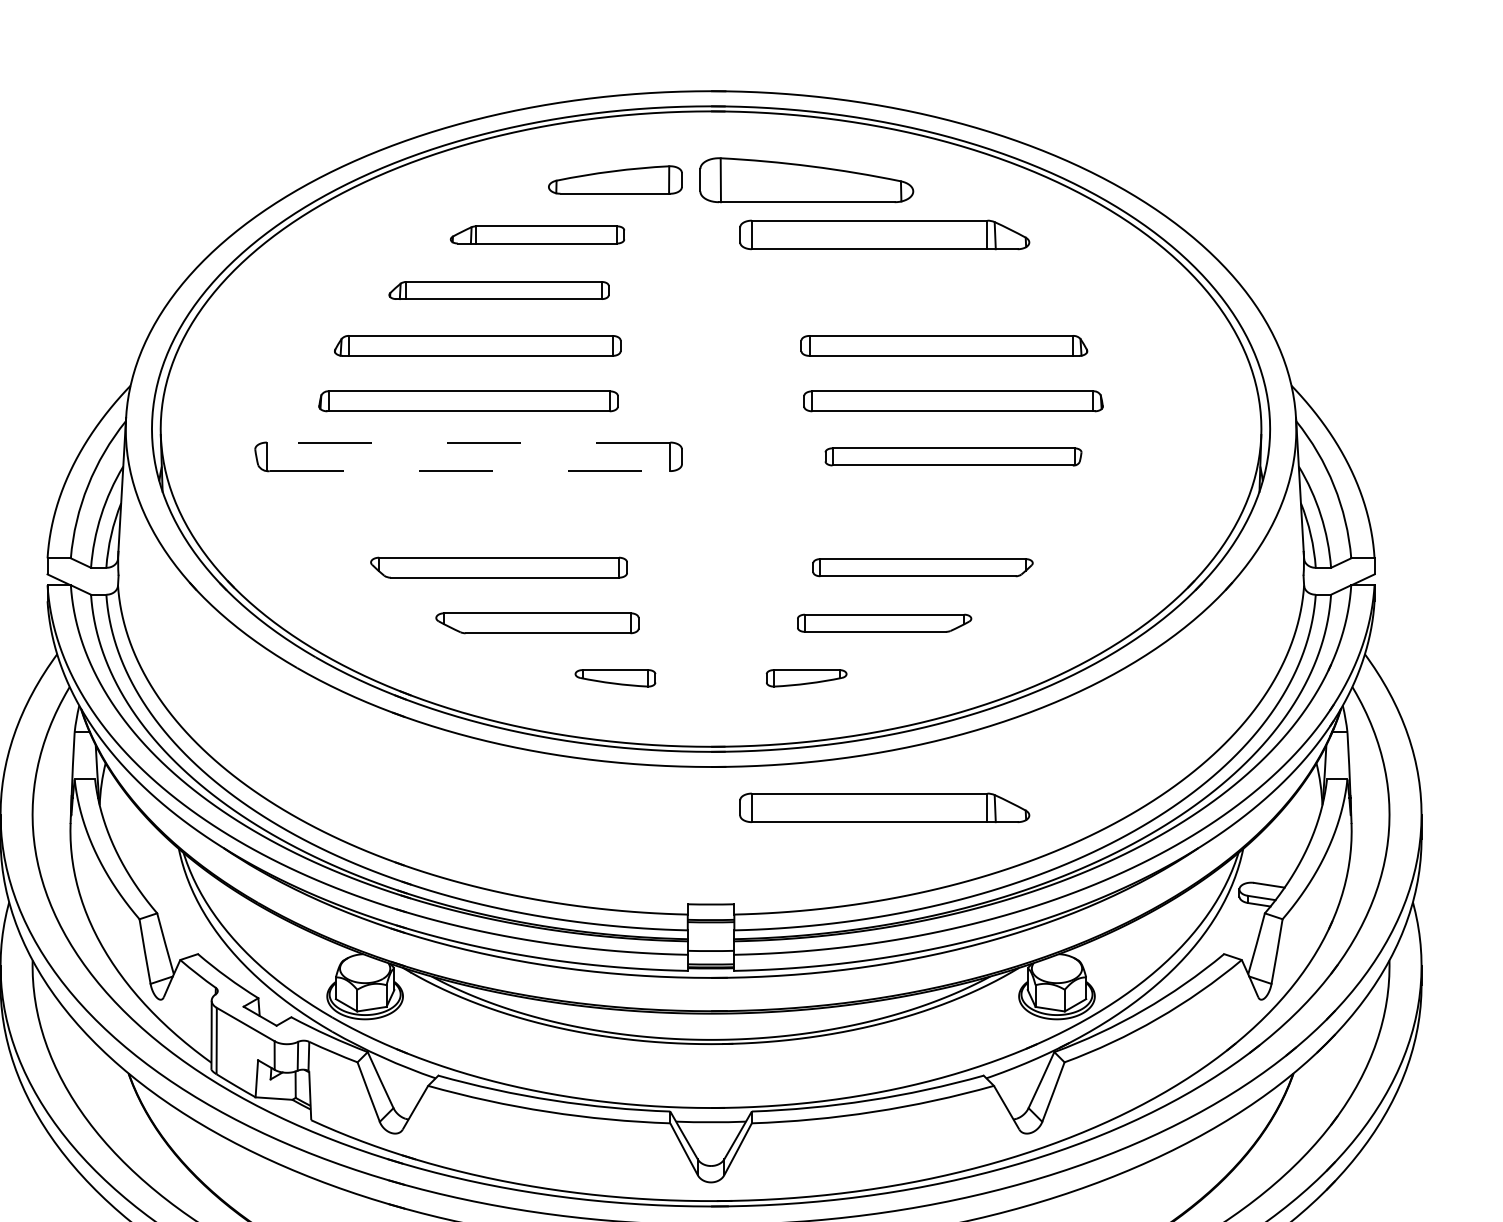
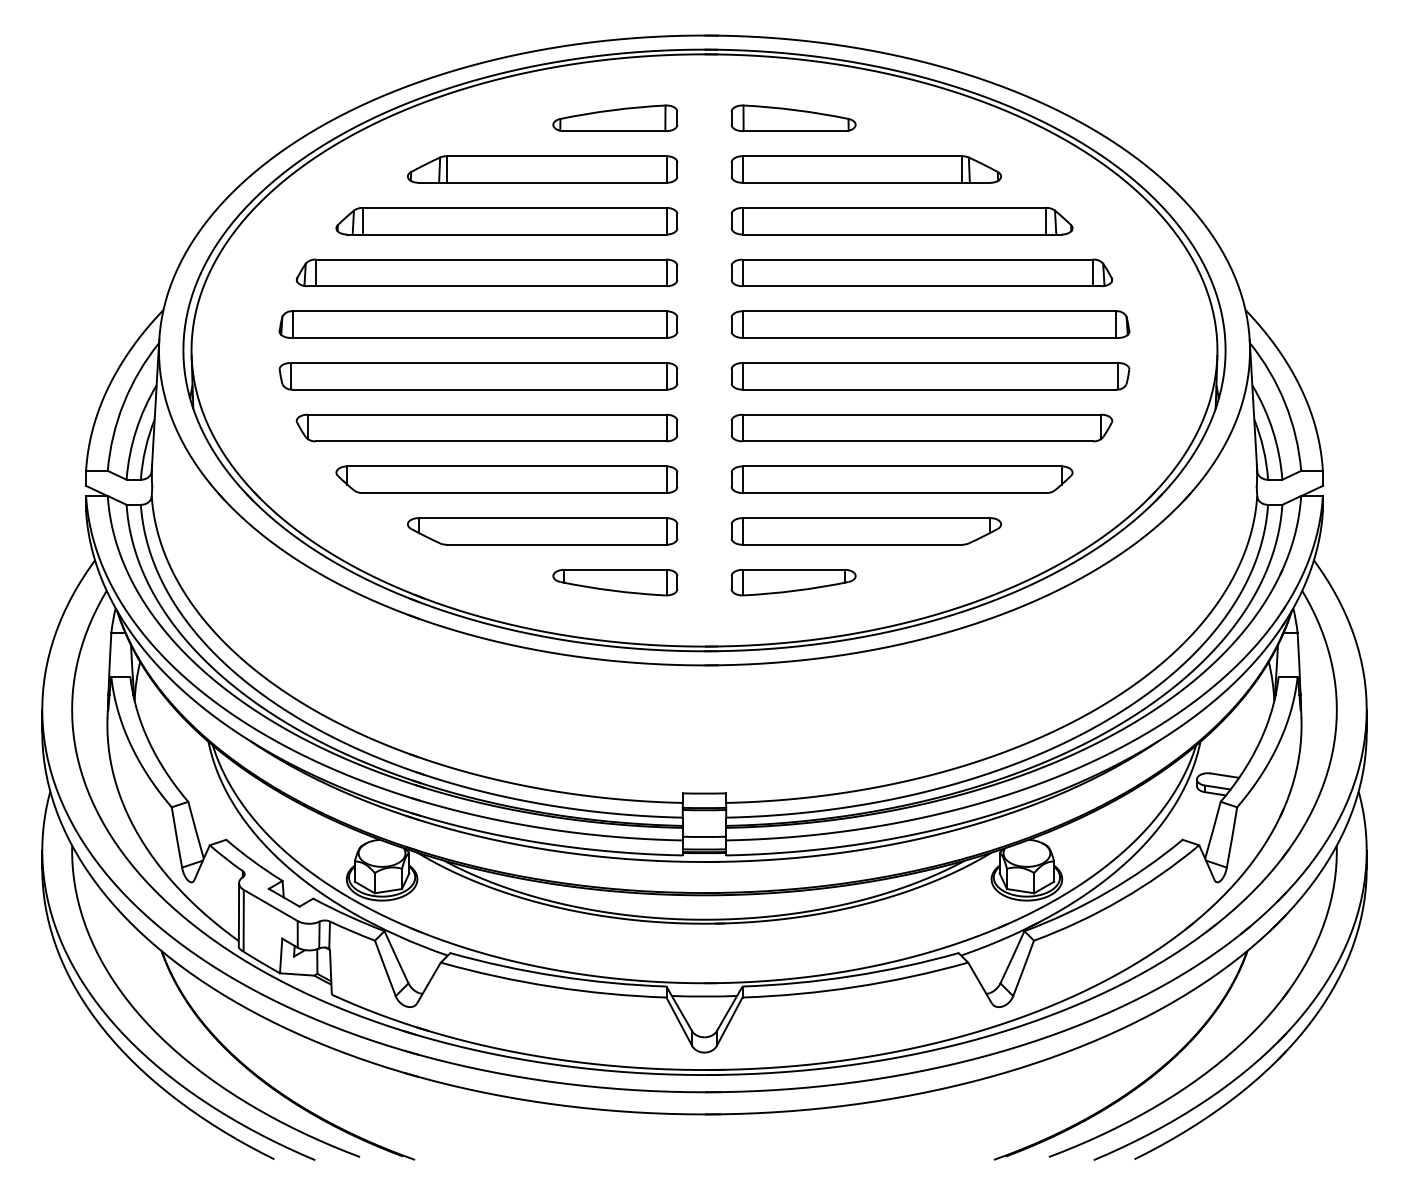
part: (806, 179) -> (793, 117), size x0.62
part: (537, 234) -> (542, 169), size x1.67
part: (498, 290) -> (506, 221), size x1.67
part: (922, 290) -> (901, 221), added
part: (477, 345) -> (486, 272), size x1.43
part: (943, 345) -> (921, 272), size x1.43
part: (468, 401) -> (478, 324), size x1.43
part: (953, 401) -> (930, 324), size x1.43
line: (468, 443) -> (478, 363), dashed -> solid
part: (953, 457) -> (930, 376), size x1.67
line: (469, 470) -> (479, 389), dashed -> solid
part: (477, 511) -> (486, 427), added
part: (943, 511) -> (921, 427), added
part: (498, 567) -> (506, 479), size x1.43
part: (922, 567) -> (901, 479), size x1.67
part: (537, 623) -> (542, 531), size x1.43
part: (883, 623) -> (865, 531), size x1.67
part: (615, 678) -> (615, 582), size x1.67
part: (806, 678) -> (793, 582), size x1.67
part: (883, 807) -> (865, 703), removed

